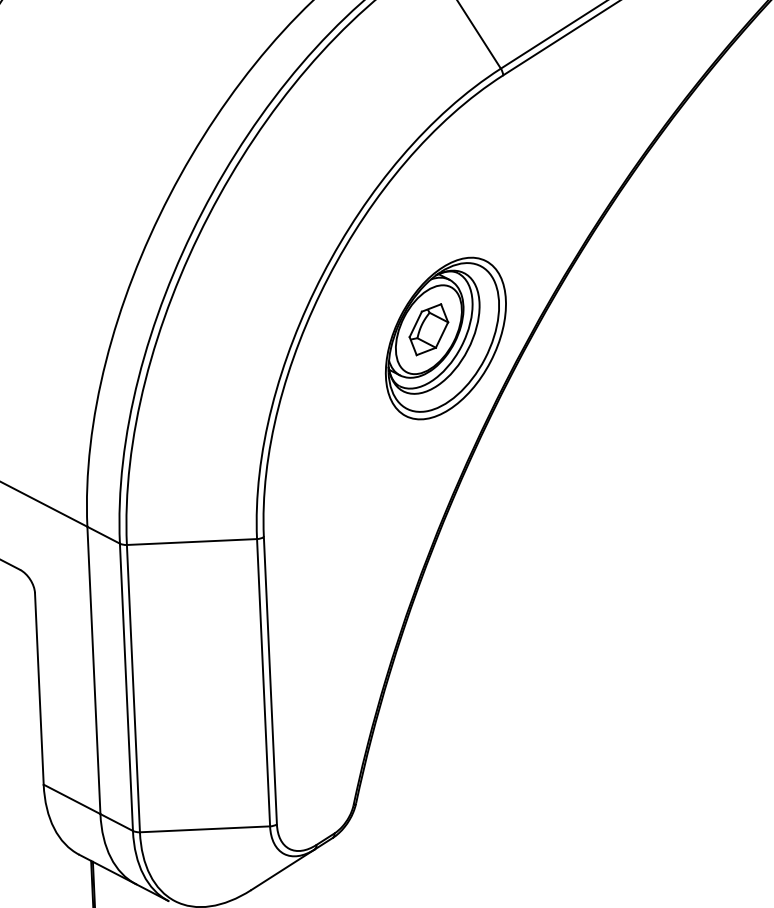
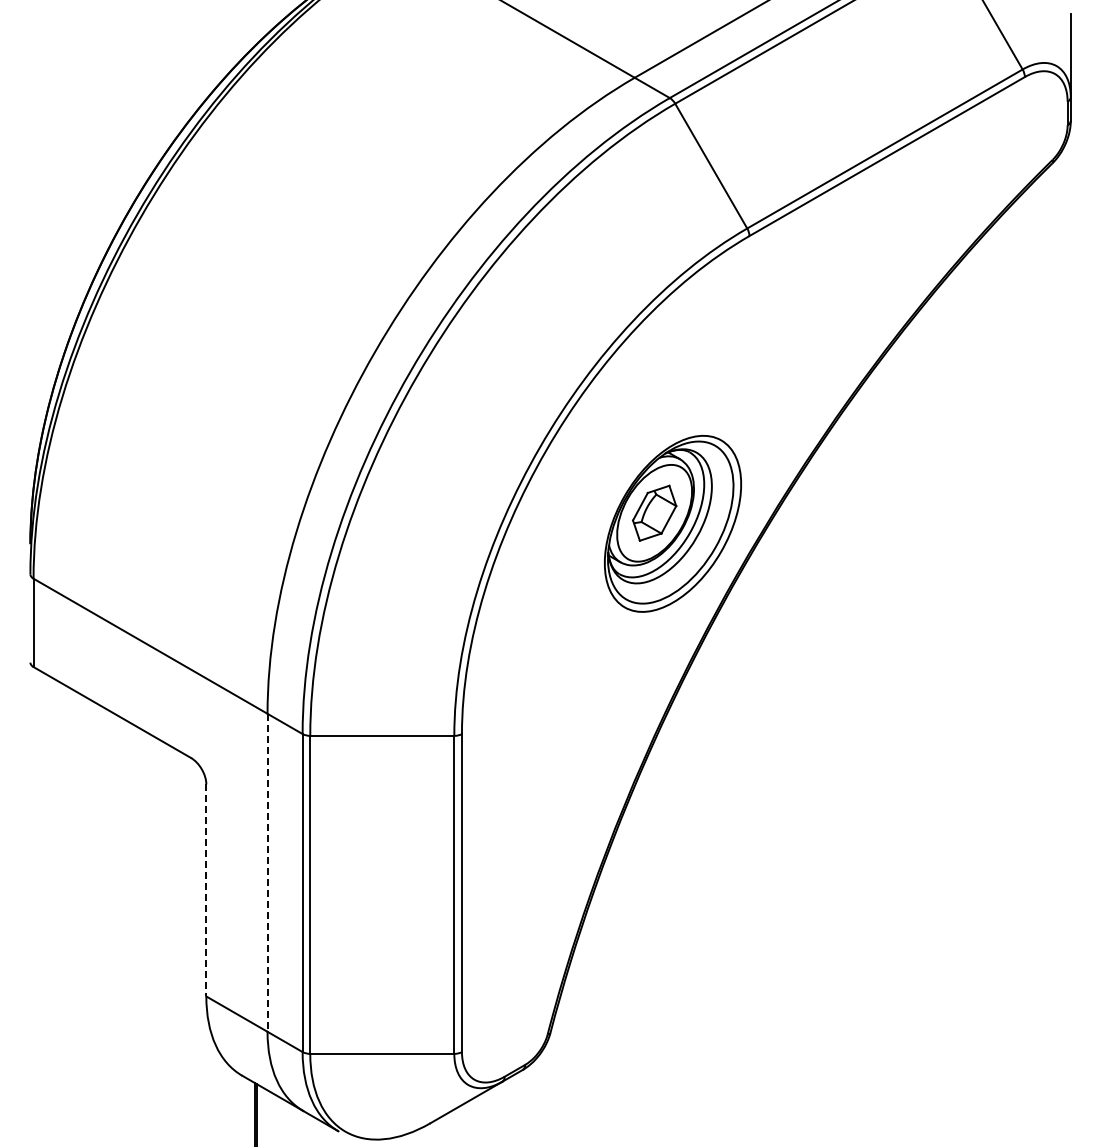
line: (93, 670) -> (267, 872), solid -> dashed
line: (39, 688) -> (206, 890), solid -> dashed

